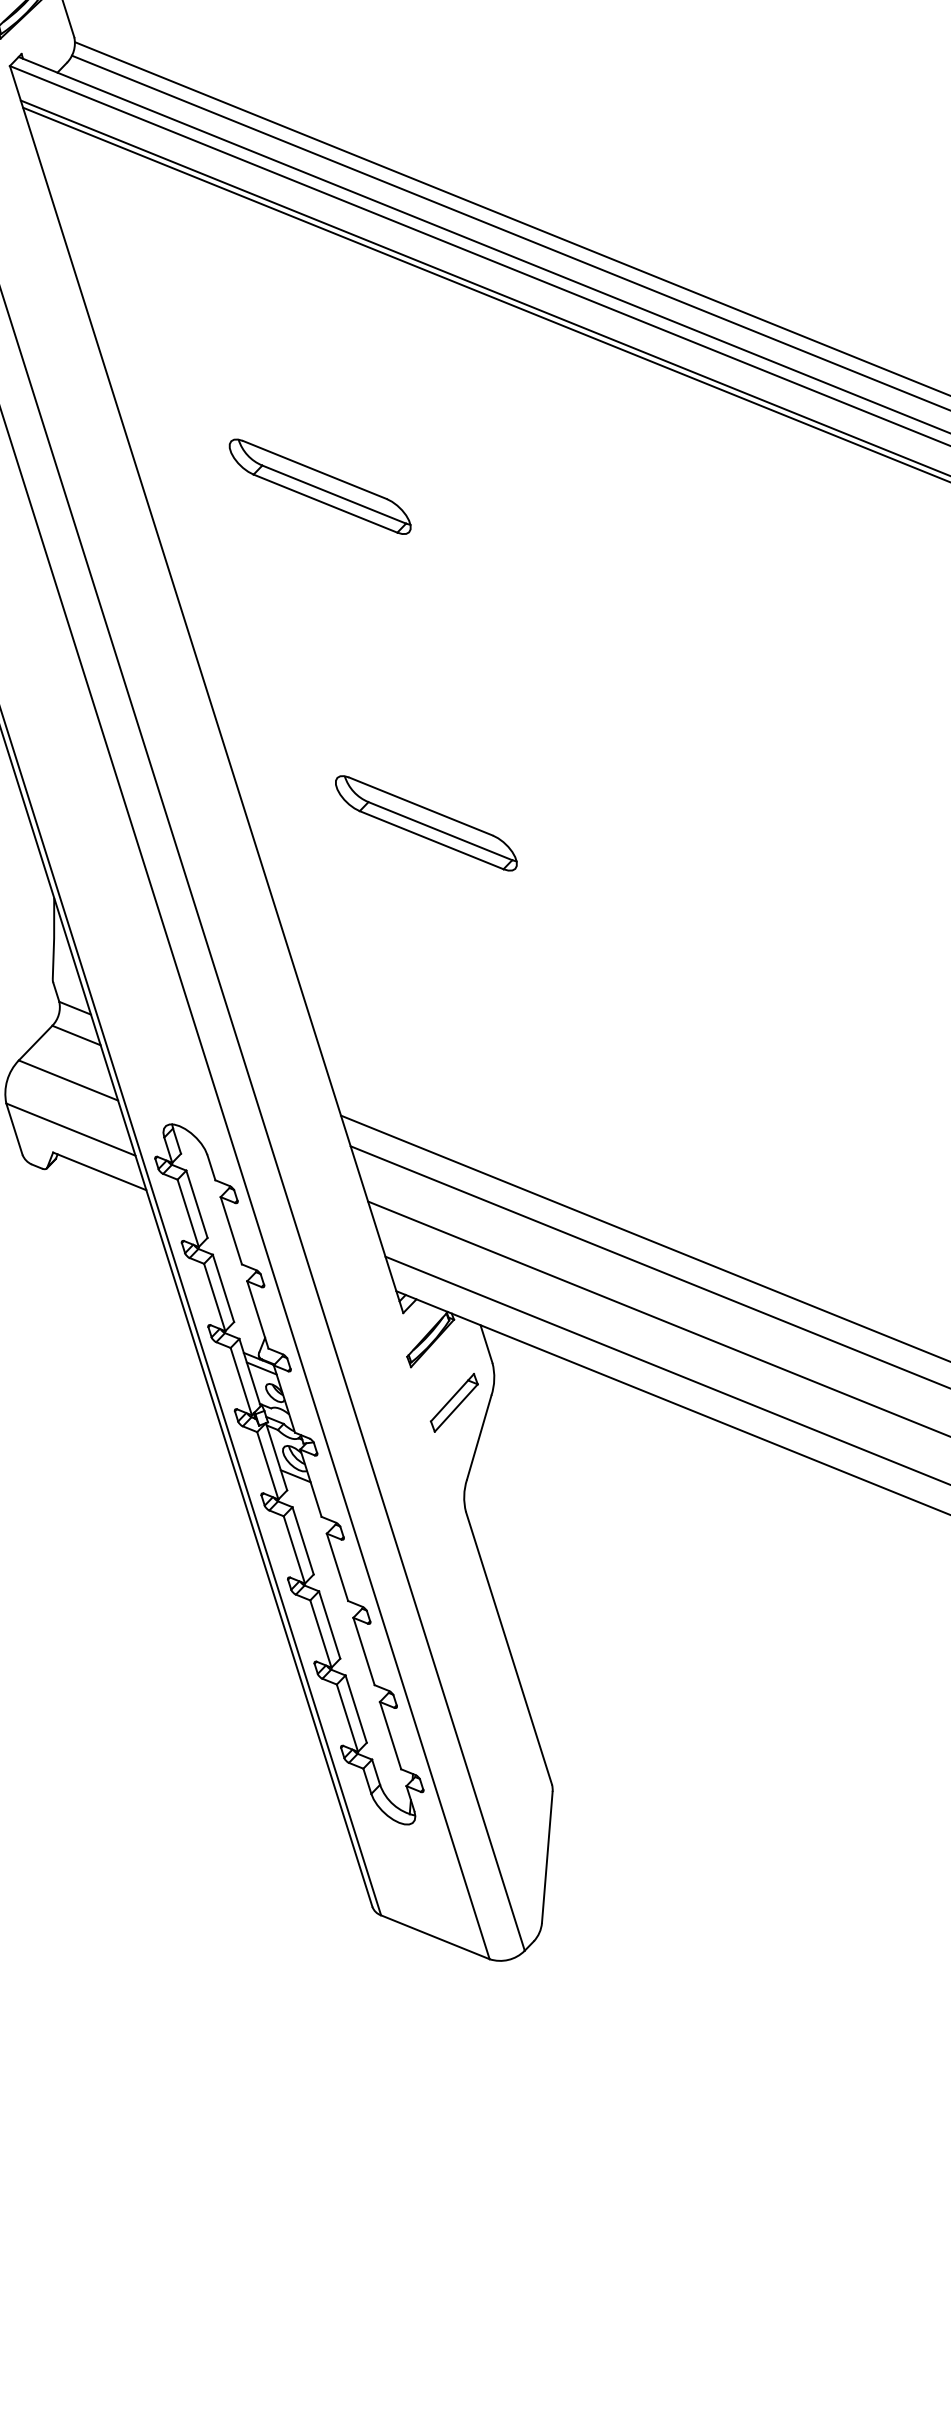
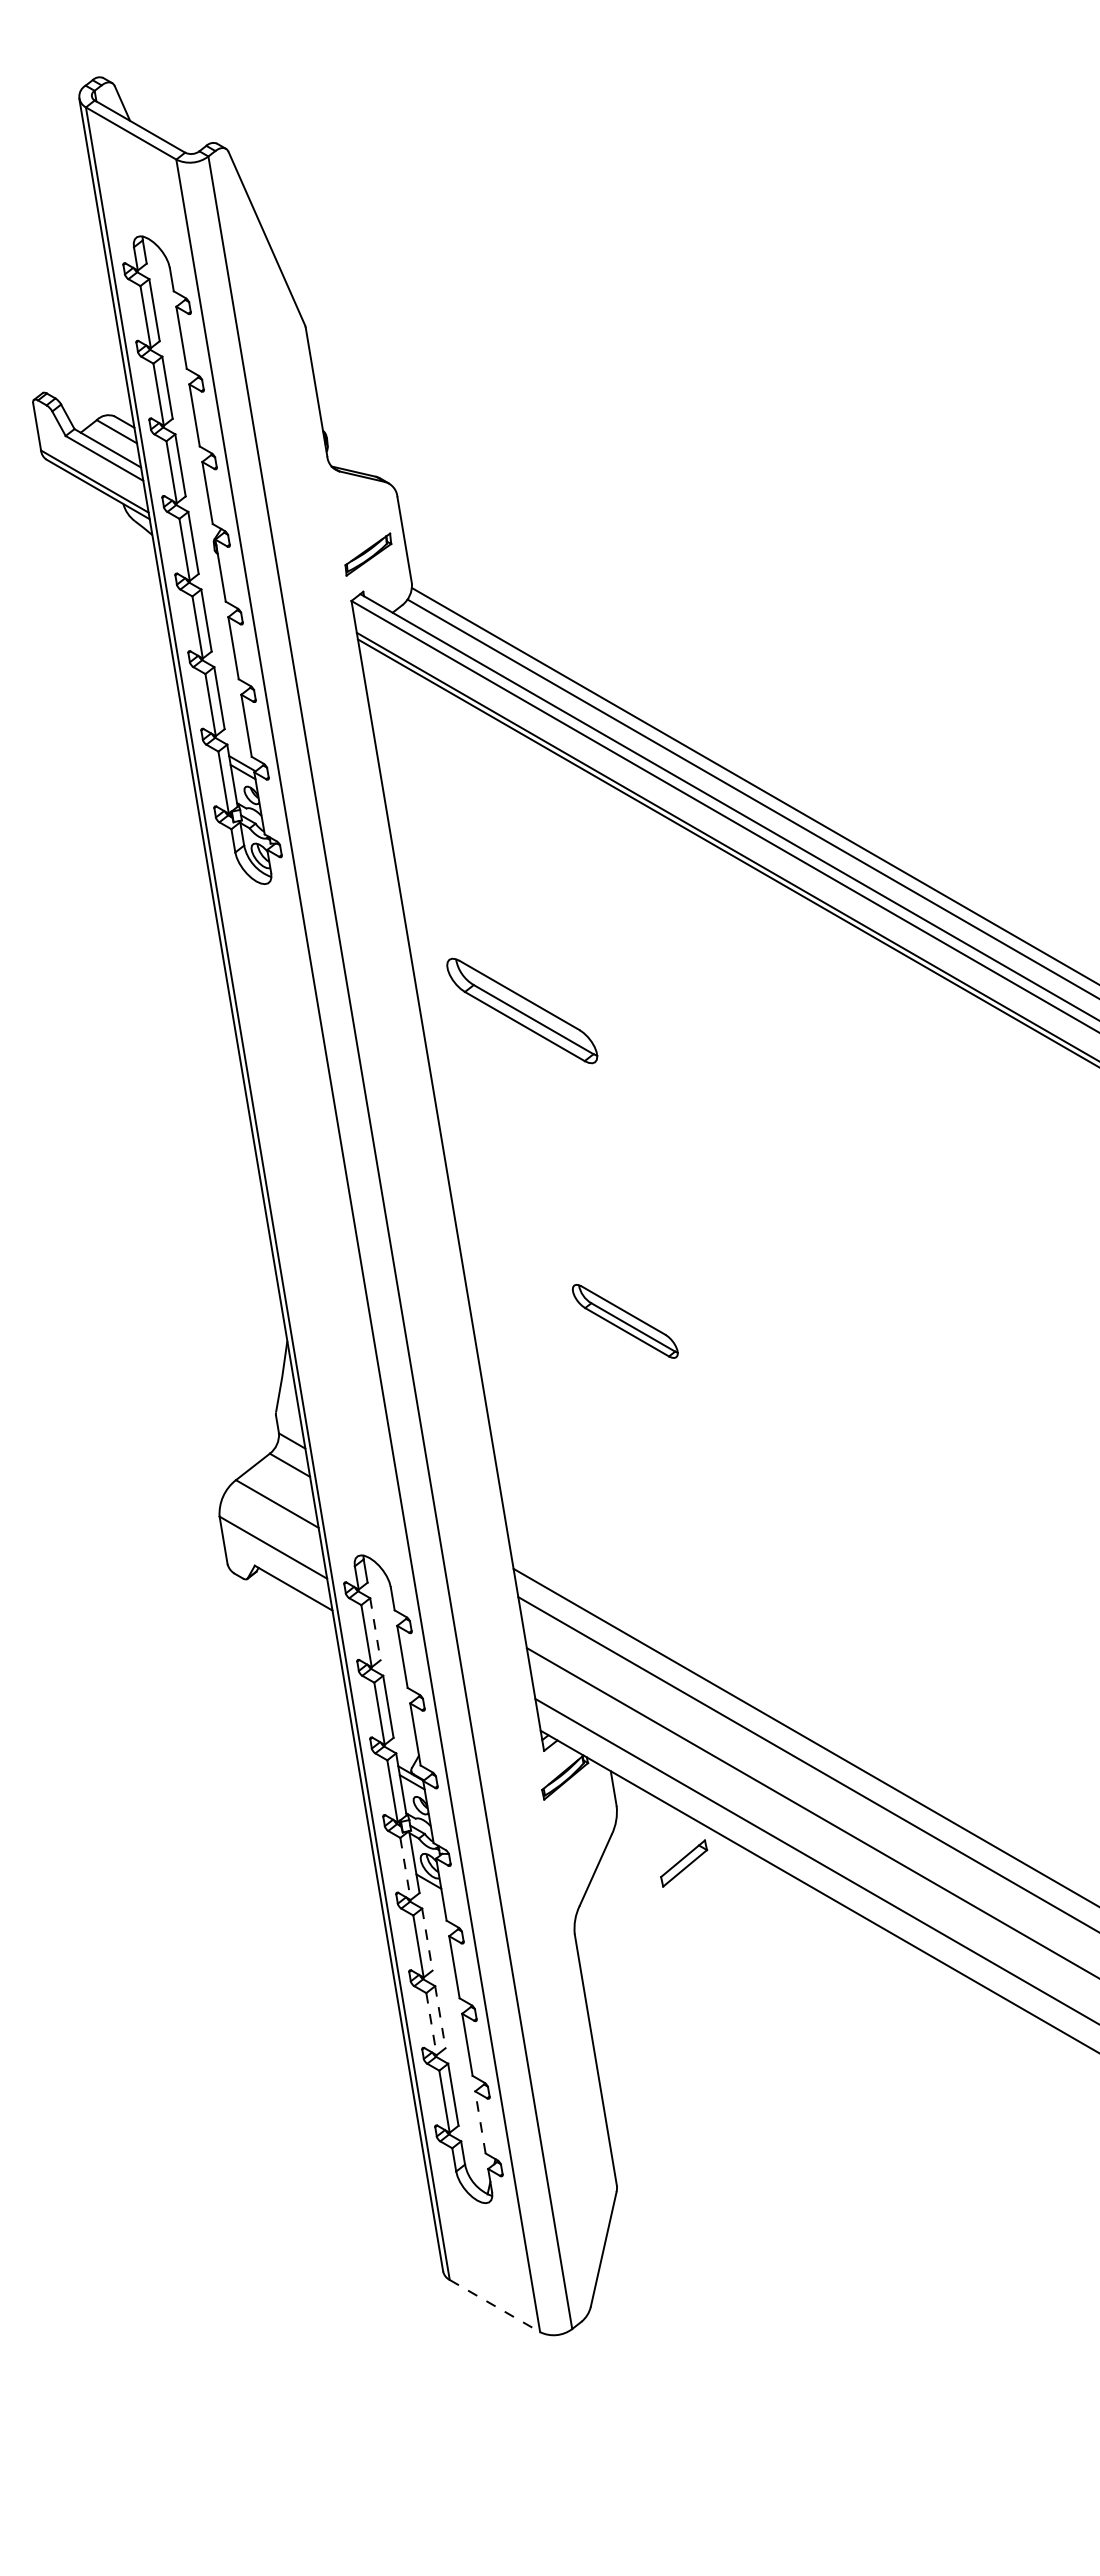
part: (320, 486) -> (522, 1010), moved
part: (426, 823) -> (625, 1321), size x0.7
line: (197, 1204) -> (375, 1629), solid -> dashed
part: (454, 1402) -> (684, 1863), moved
line: (267, 1466) -> (405, 1869), solid -> dashed
line: (303, 1541) -> (427, 1940), solid -> dashed
line: (329, 1625) -> (440, 2017), solid -> dashed
line: (320, 1634) -> (431, 2024), solid -> dashed
line: (390, 1734) -> (480, 2121), solid -> dashed
line: (436, 1937) -> (495, 2306), solid -> dashed

